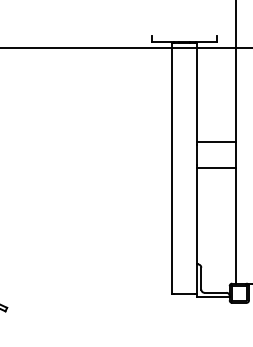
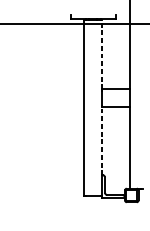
line: (197, 92) -> (102, 54), solid -> dashed
line: (197, 215) -> (102, 140), solid -> dashed

